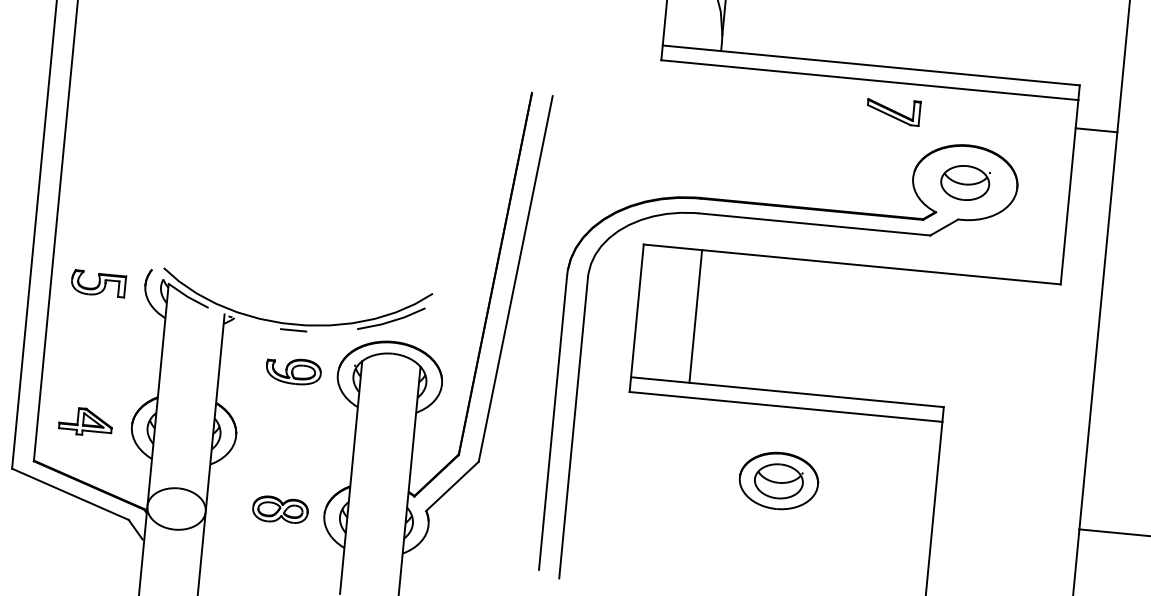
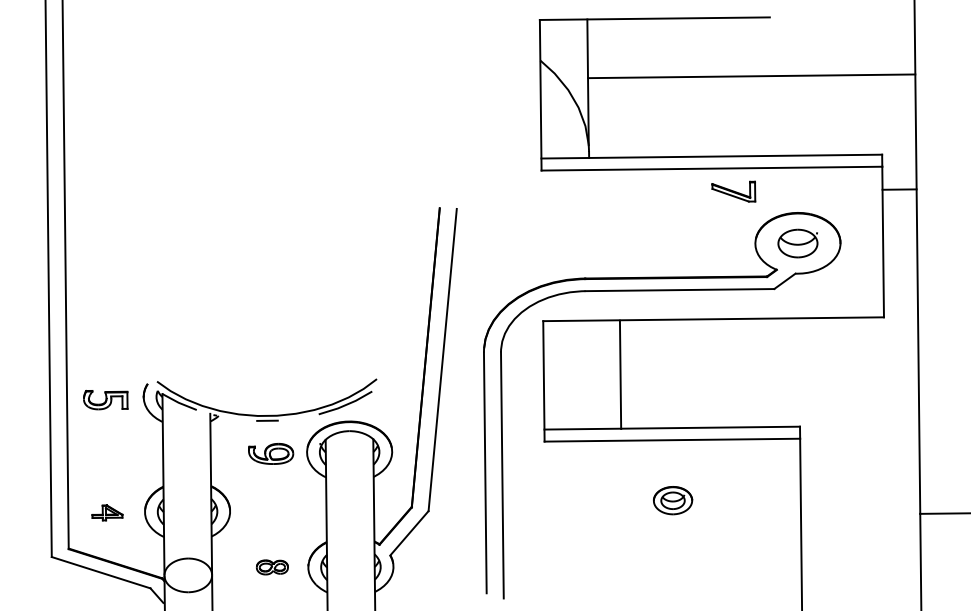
line: (695, 316) -> (620, 374), moved
part: (86, 421) -> (107, 512), size x0.7
part: (778, 480) -> (672, 500), size x0.6
part: (280, 510) -> (272, 567), size x0.7

